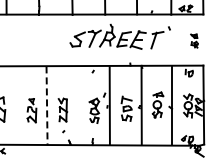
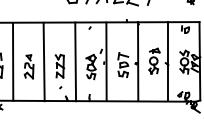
line: (15, 105) -> (12, 61), added
line: (78, 105) -> (75, 61), added
line: (47, 106) -> (44, 62), dashed -> solid

